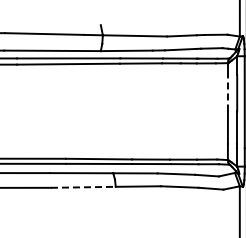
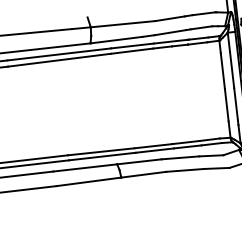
line: (227, 92) -> (222, 70), dashed -> solid
line: (83, 187) -> (89, 182), dashed -> solid

